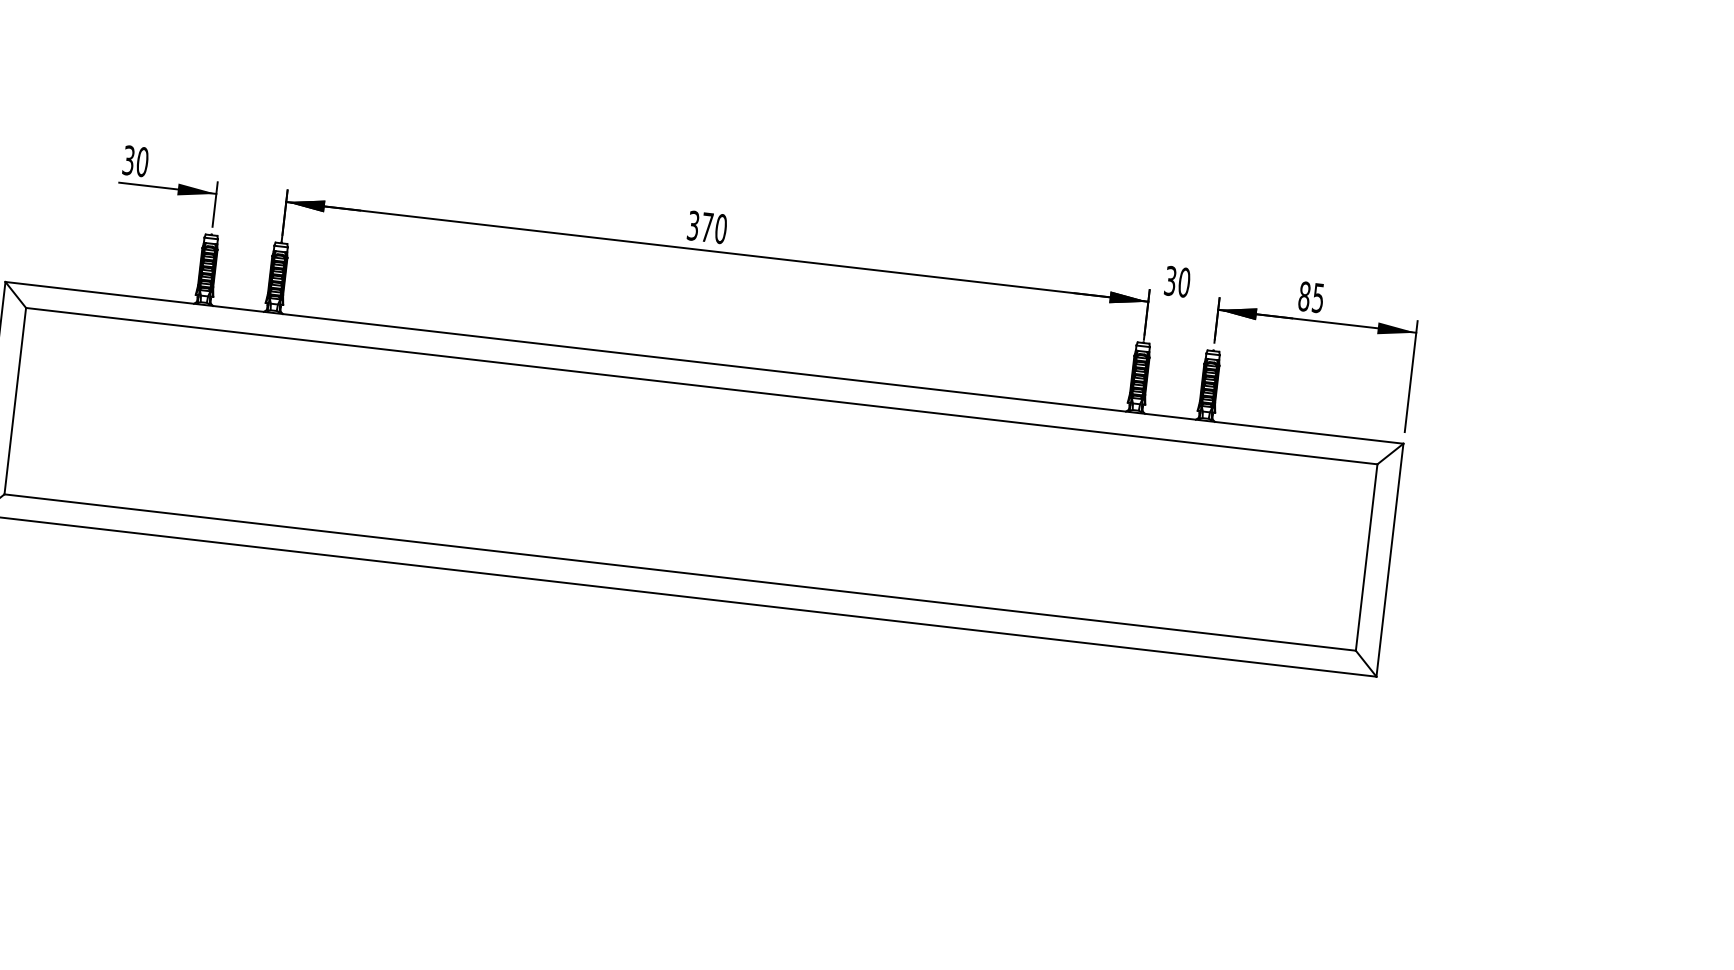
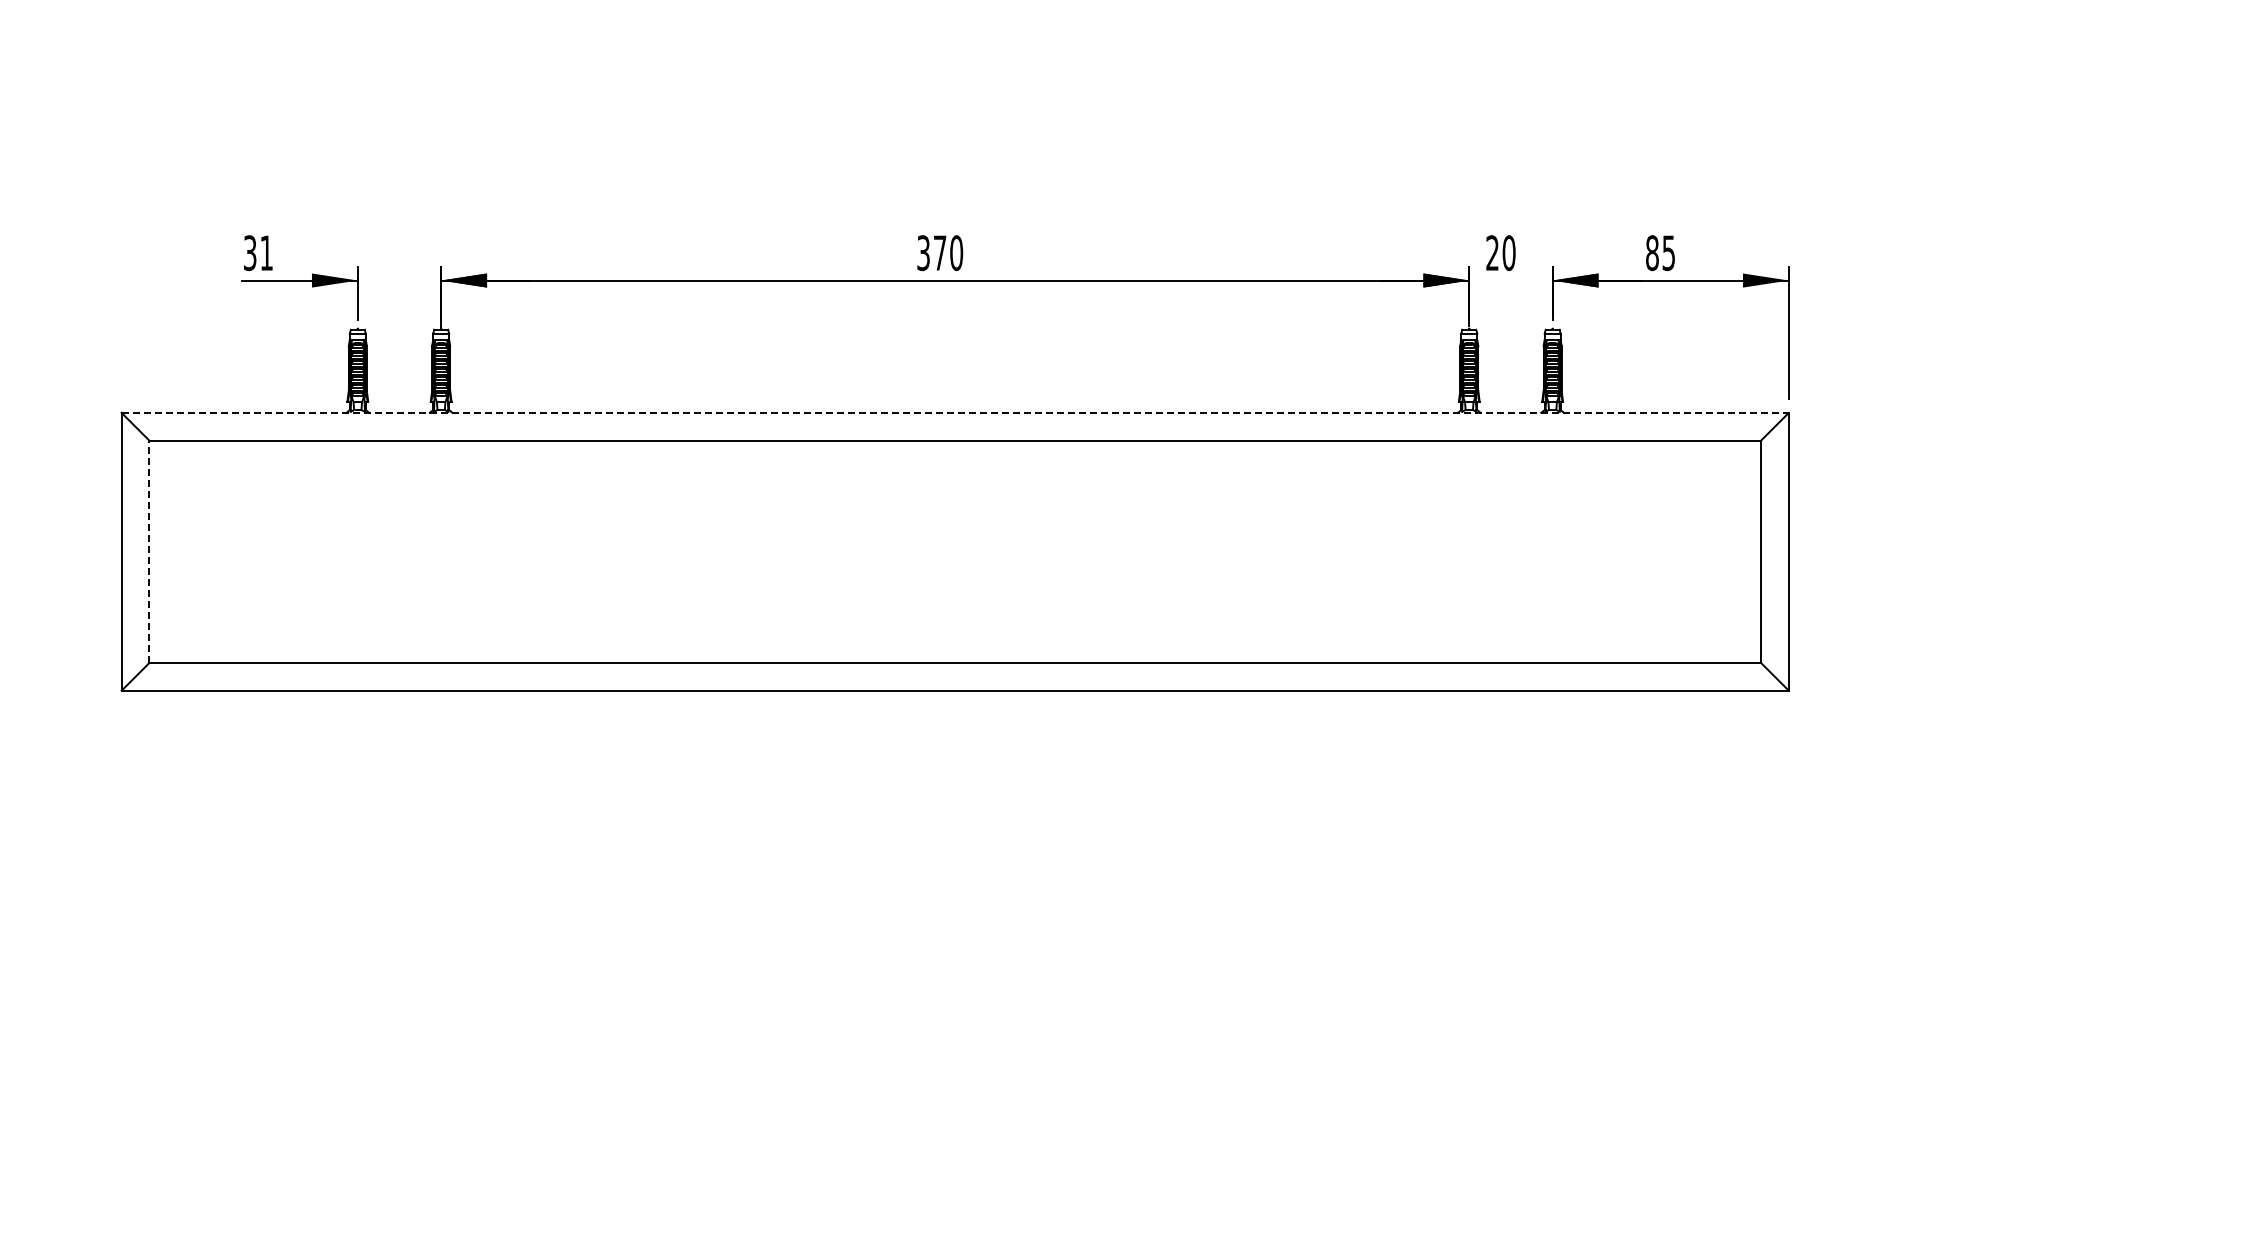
text: (142, 162) -> (266, 253), 30 -> 31
text: (1170, 281) -> (1492, 253), 30 -> 20
line: (704, 362) -> (955, 412), solid -> dashed
line: (15, 400) -> (149, 551), solid -> dashed

